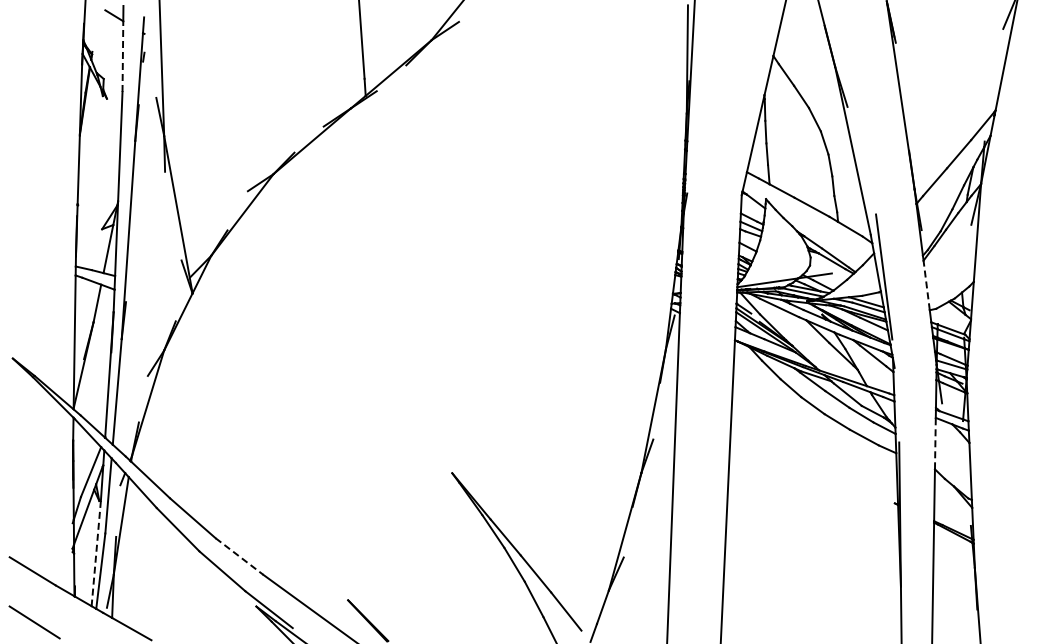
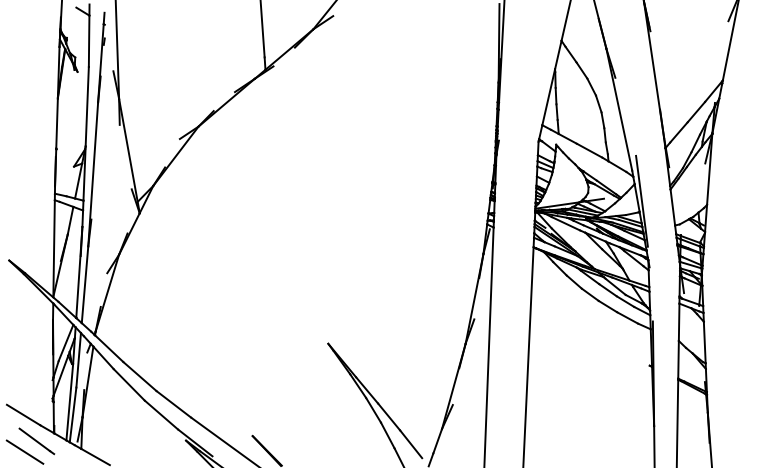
line: (122, 56) -> (88, 41), dashed -> solid
line: (926, 285) -> (672, 207), dashed -> solid
line: (935, 443) -> (679, 322), dashed -> solid
line: (96, 553) -> (69, 402), dashed -> solid
line: (239, 556) -> (173, 404), dashed -> solid
line: (50, 607) -> (36, 441), added

